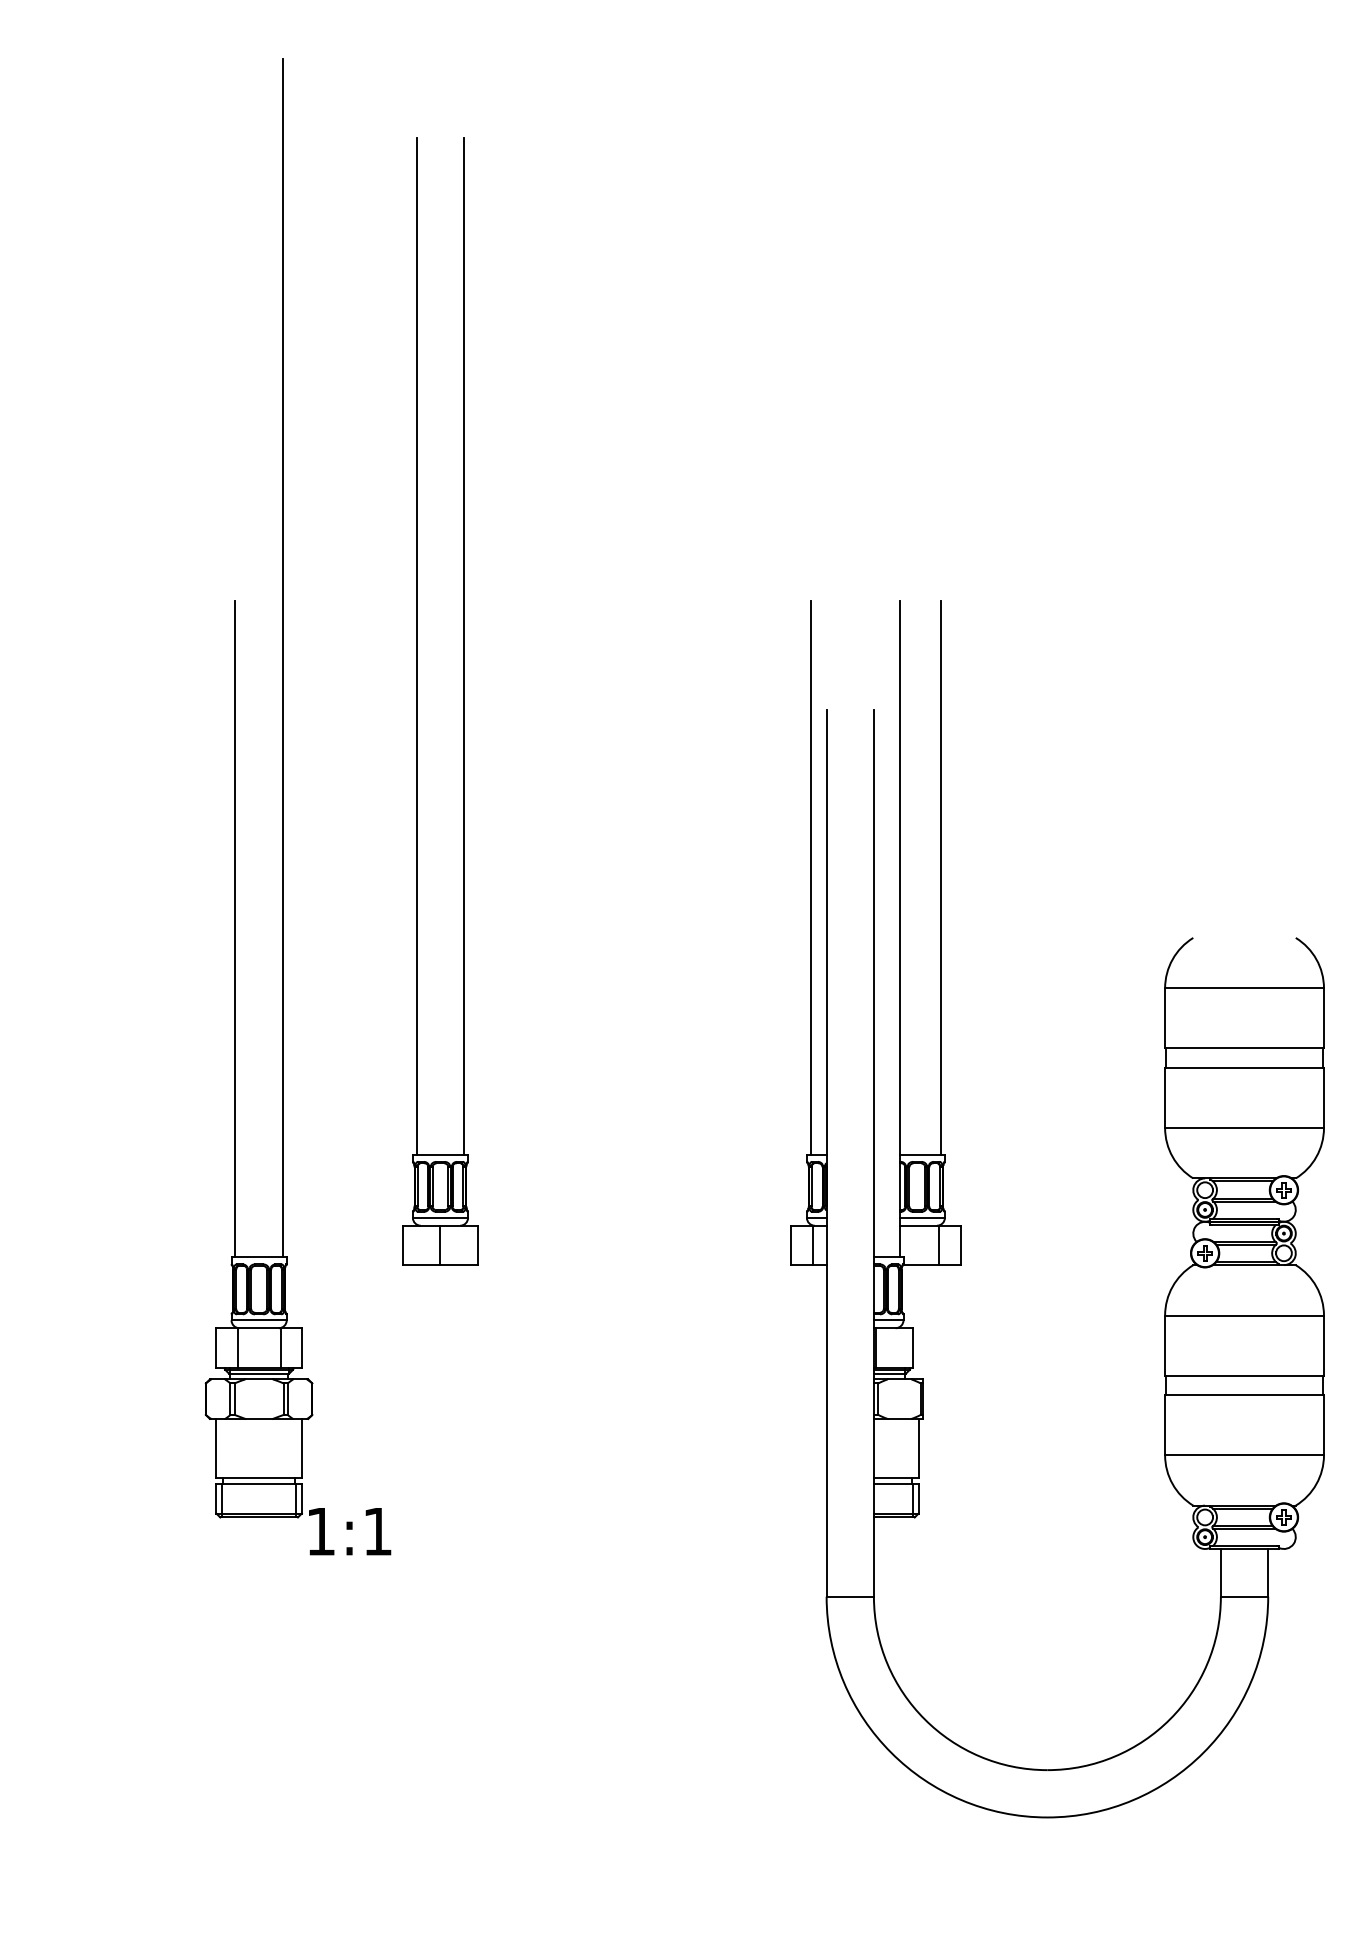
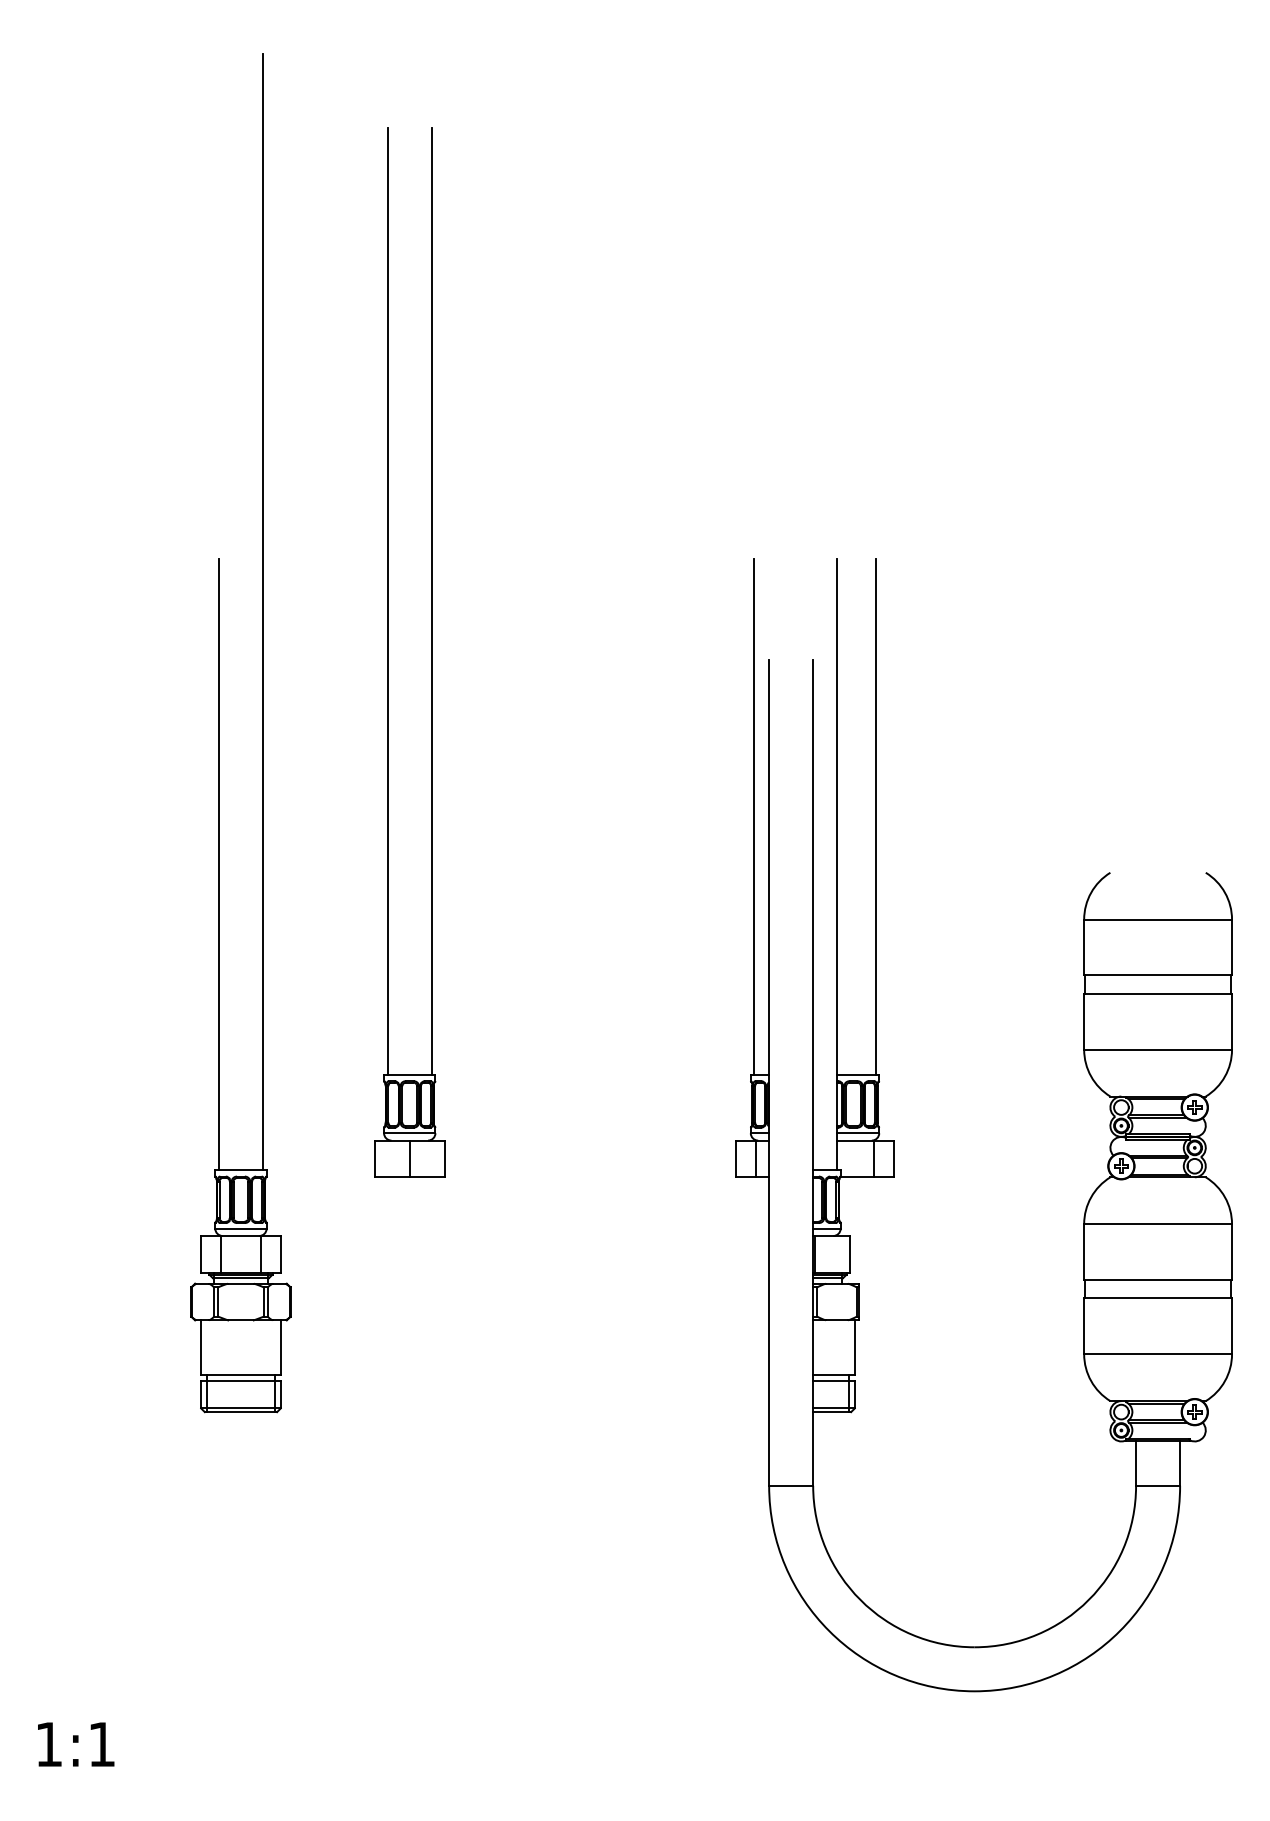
text: (350, 1531) -> (76, 1744), moved

